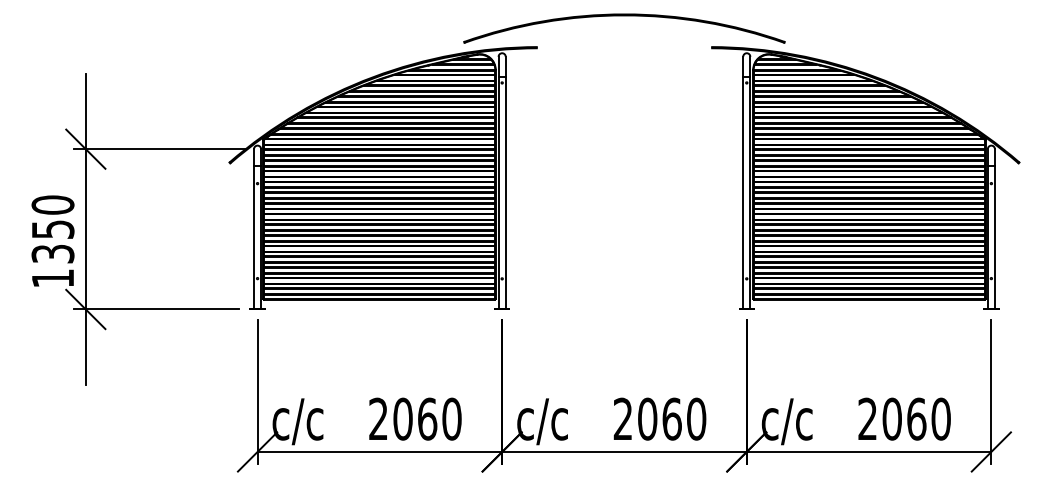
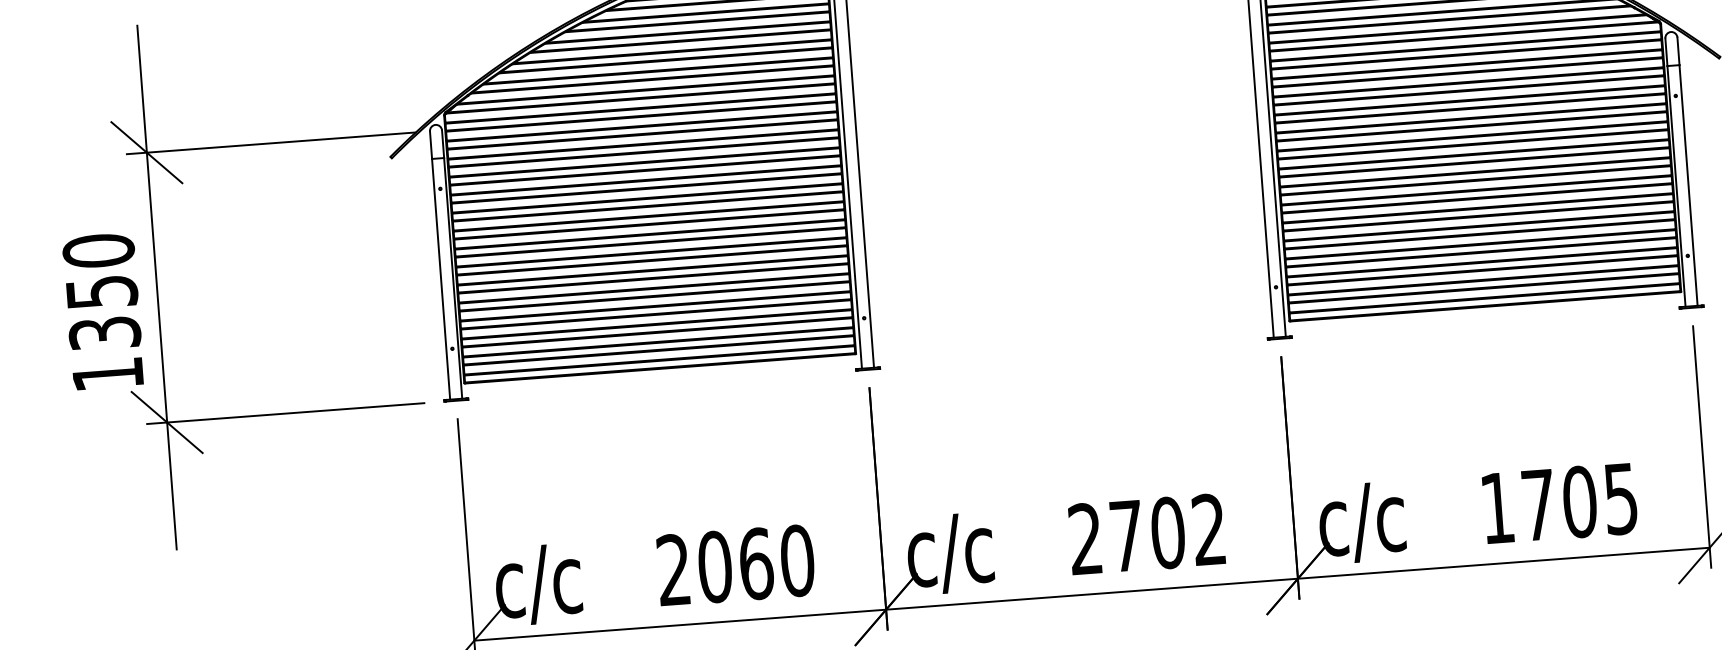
text: (672, 418) -> (1168, 531), 2060 -> 2702
text: (904, 418) -> (1559, 502), 2060 -> 1705

